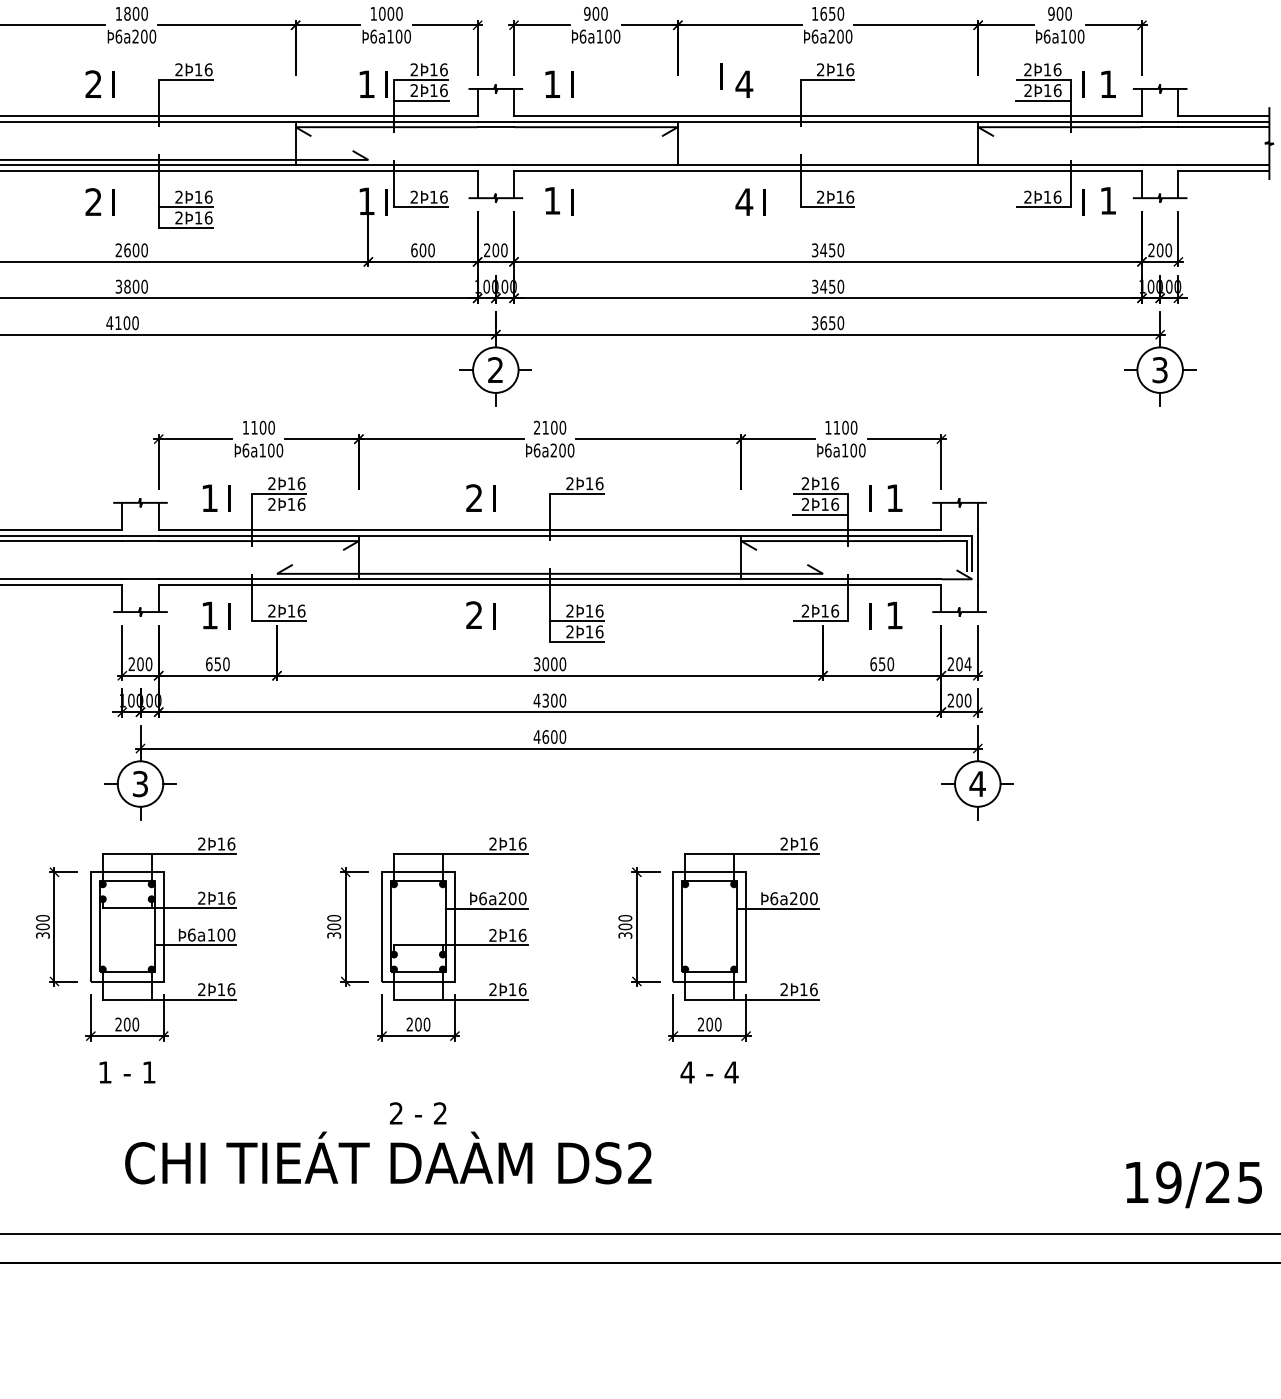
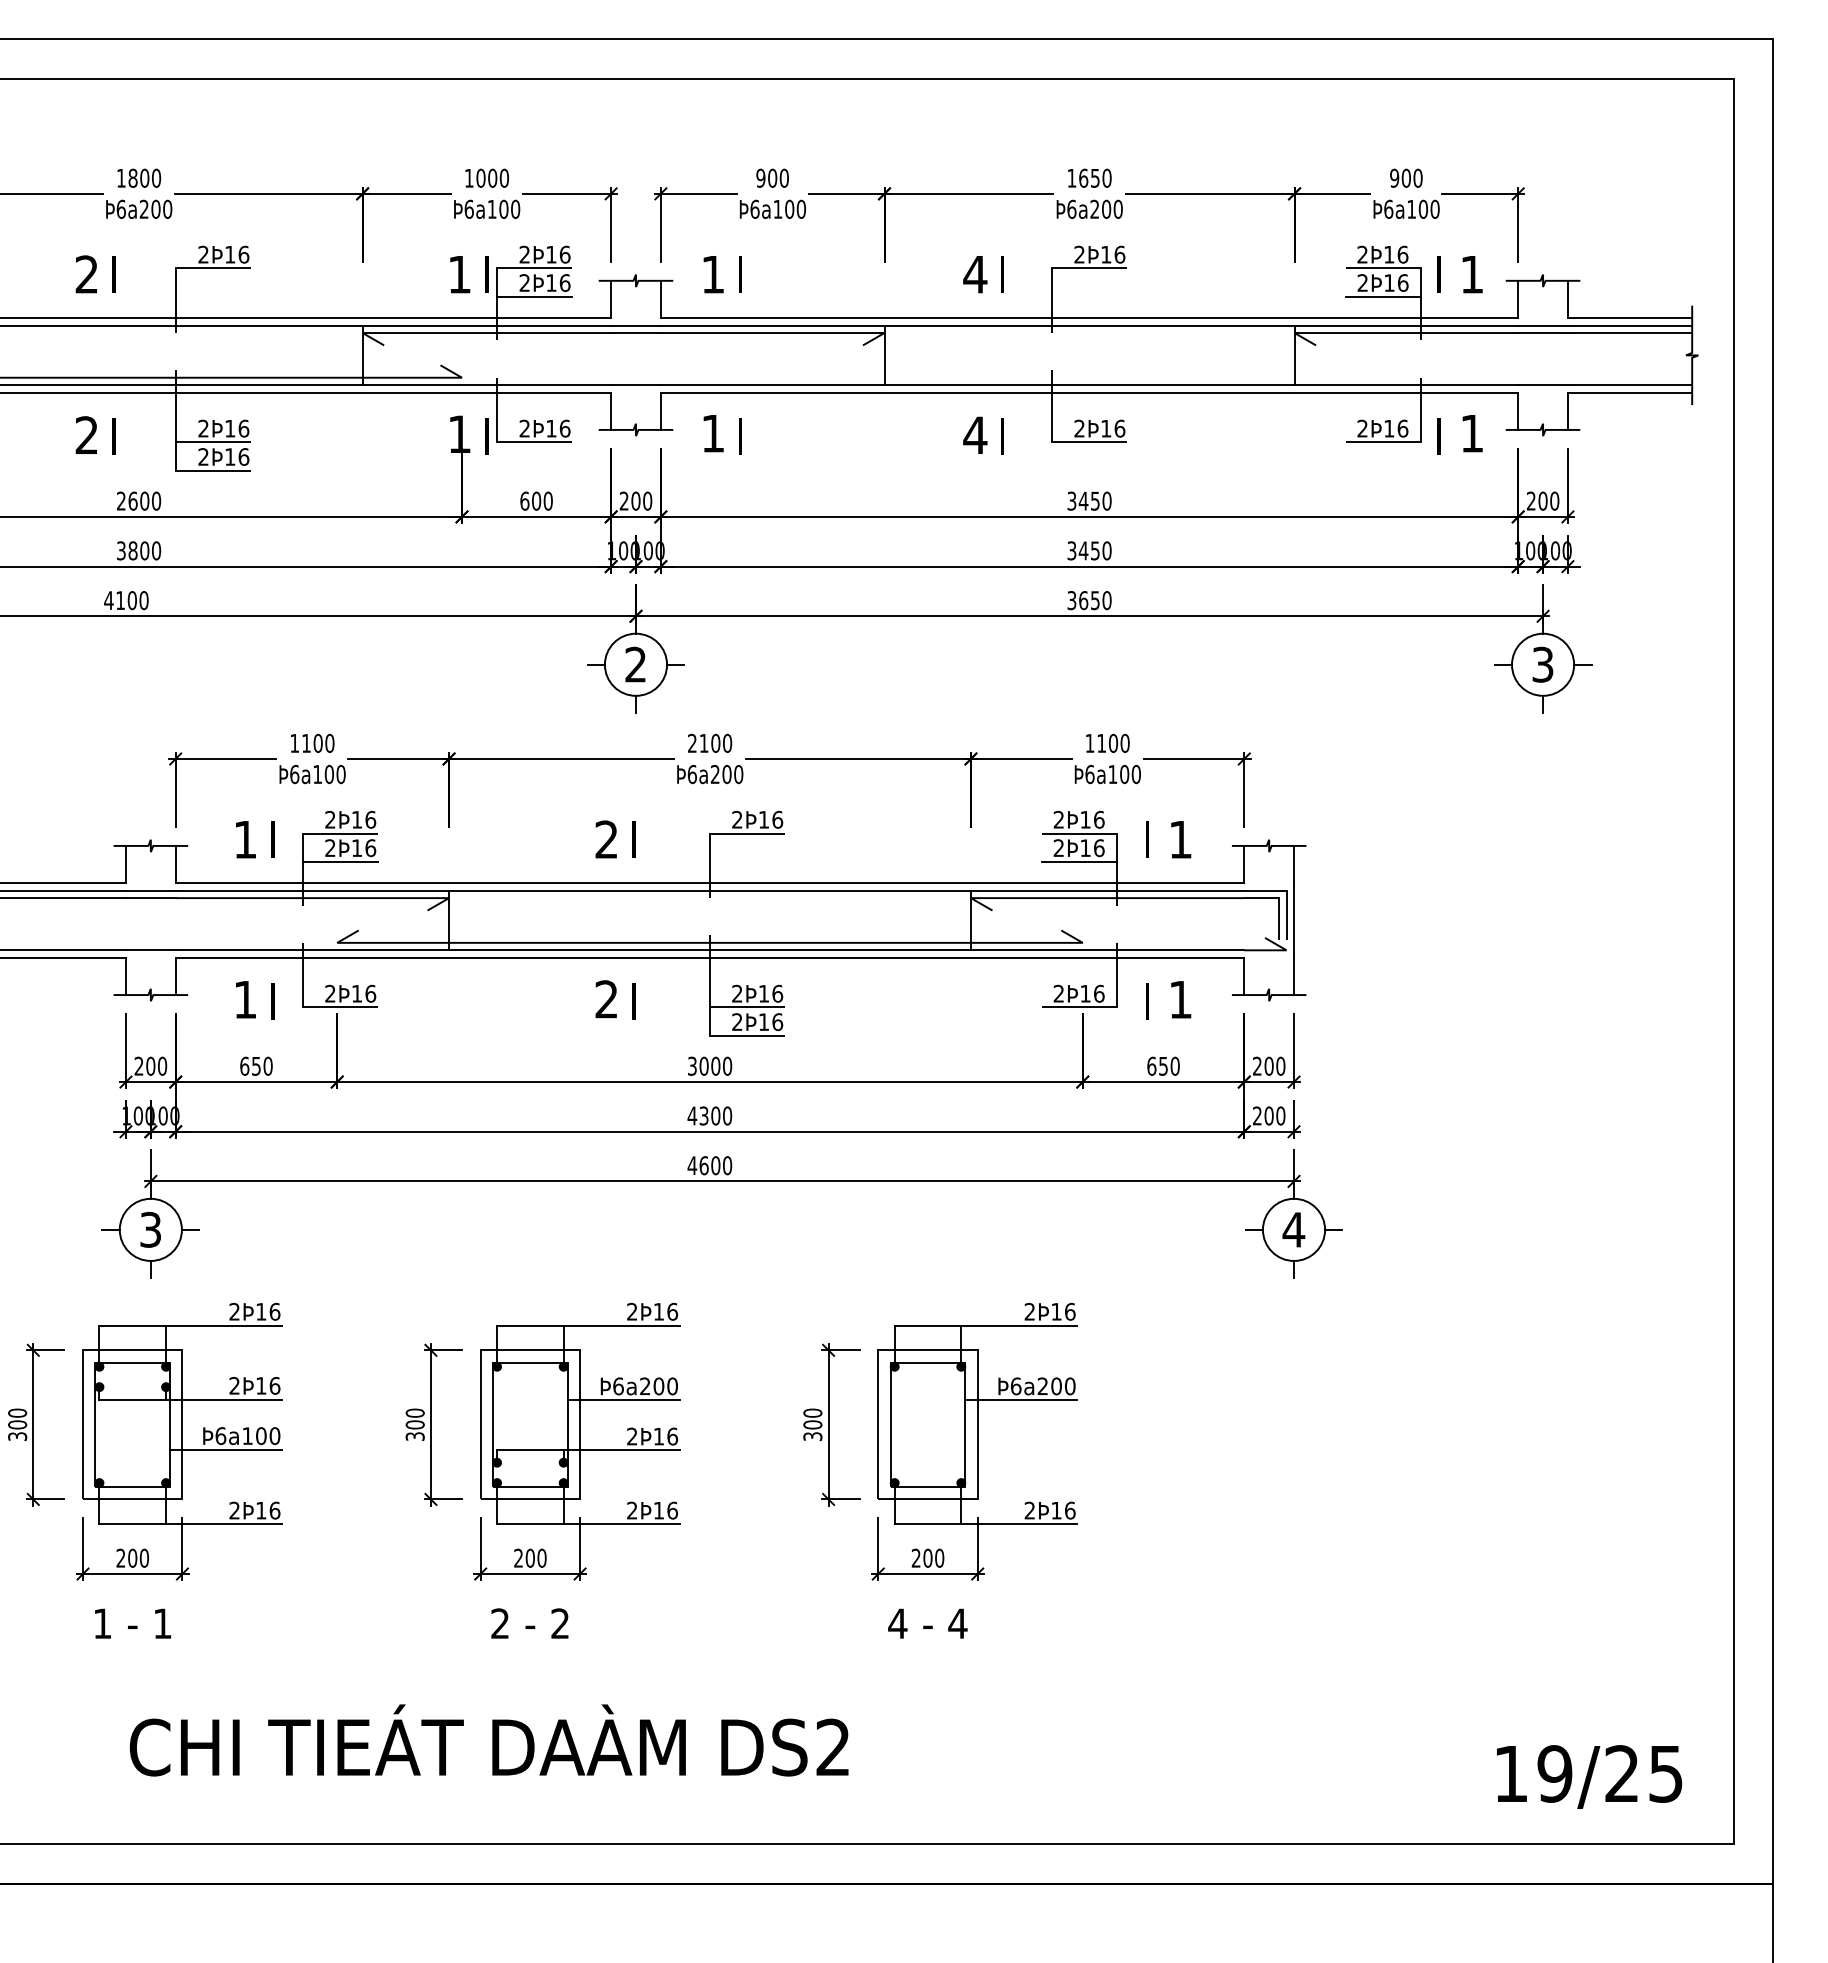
line: (721, 76) -> (1002, 274), moved
line: (279, 514) -> (340, 861), added
text: (967, 663) -> (1280, 1065), 204 -> 200
text: (417, 1113) -> (529, 1623), moved

